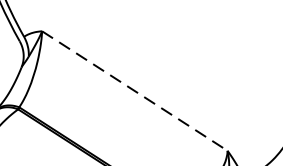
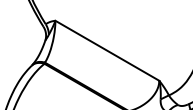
line: (135, 90) -> (107, 50), dashed -> solid

